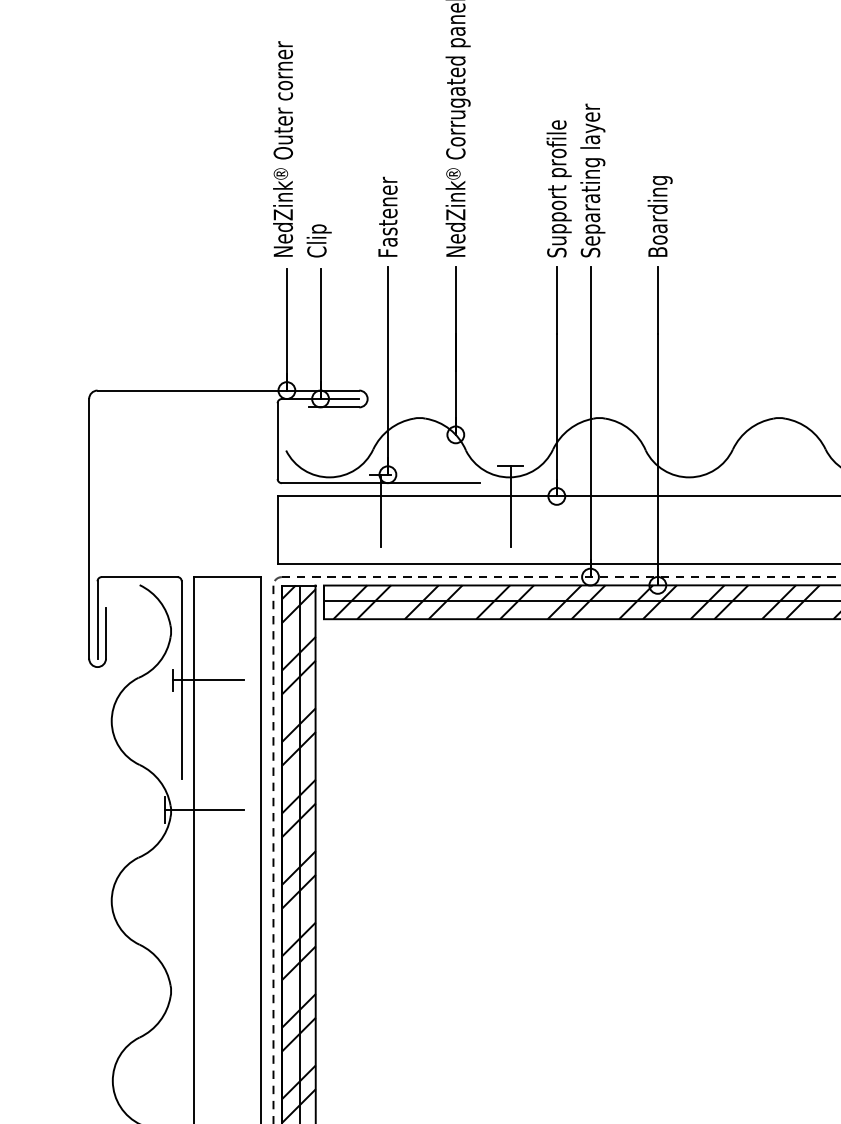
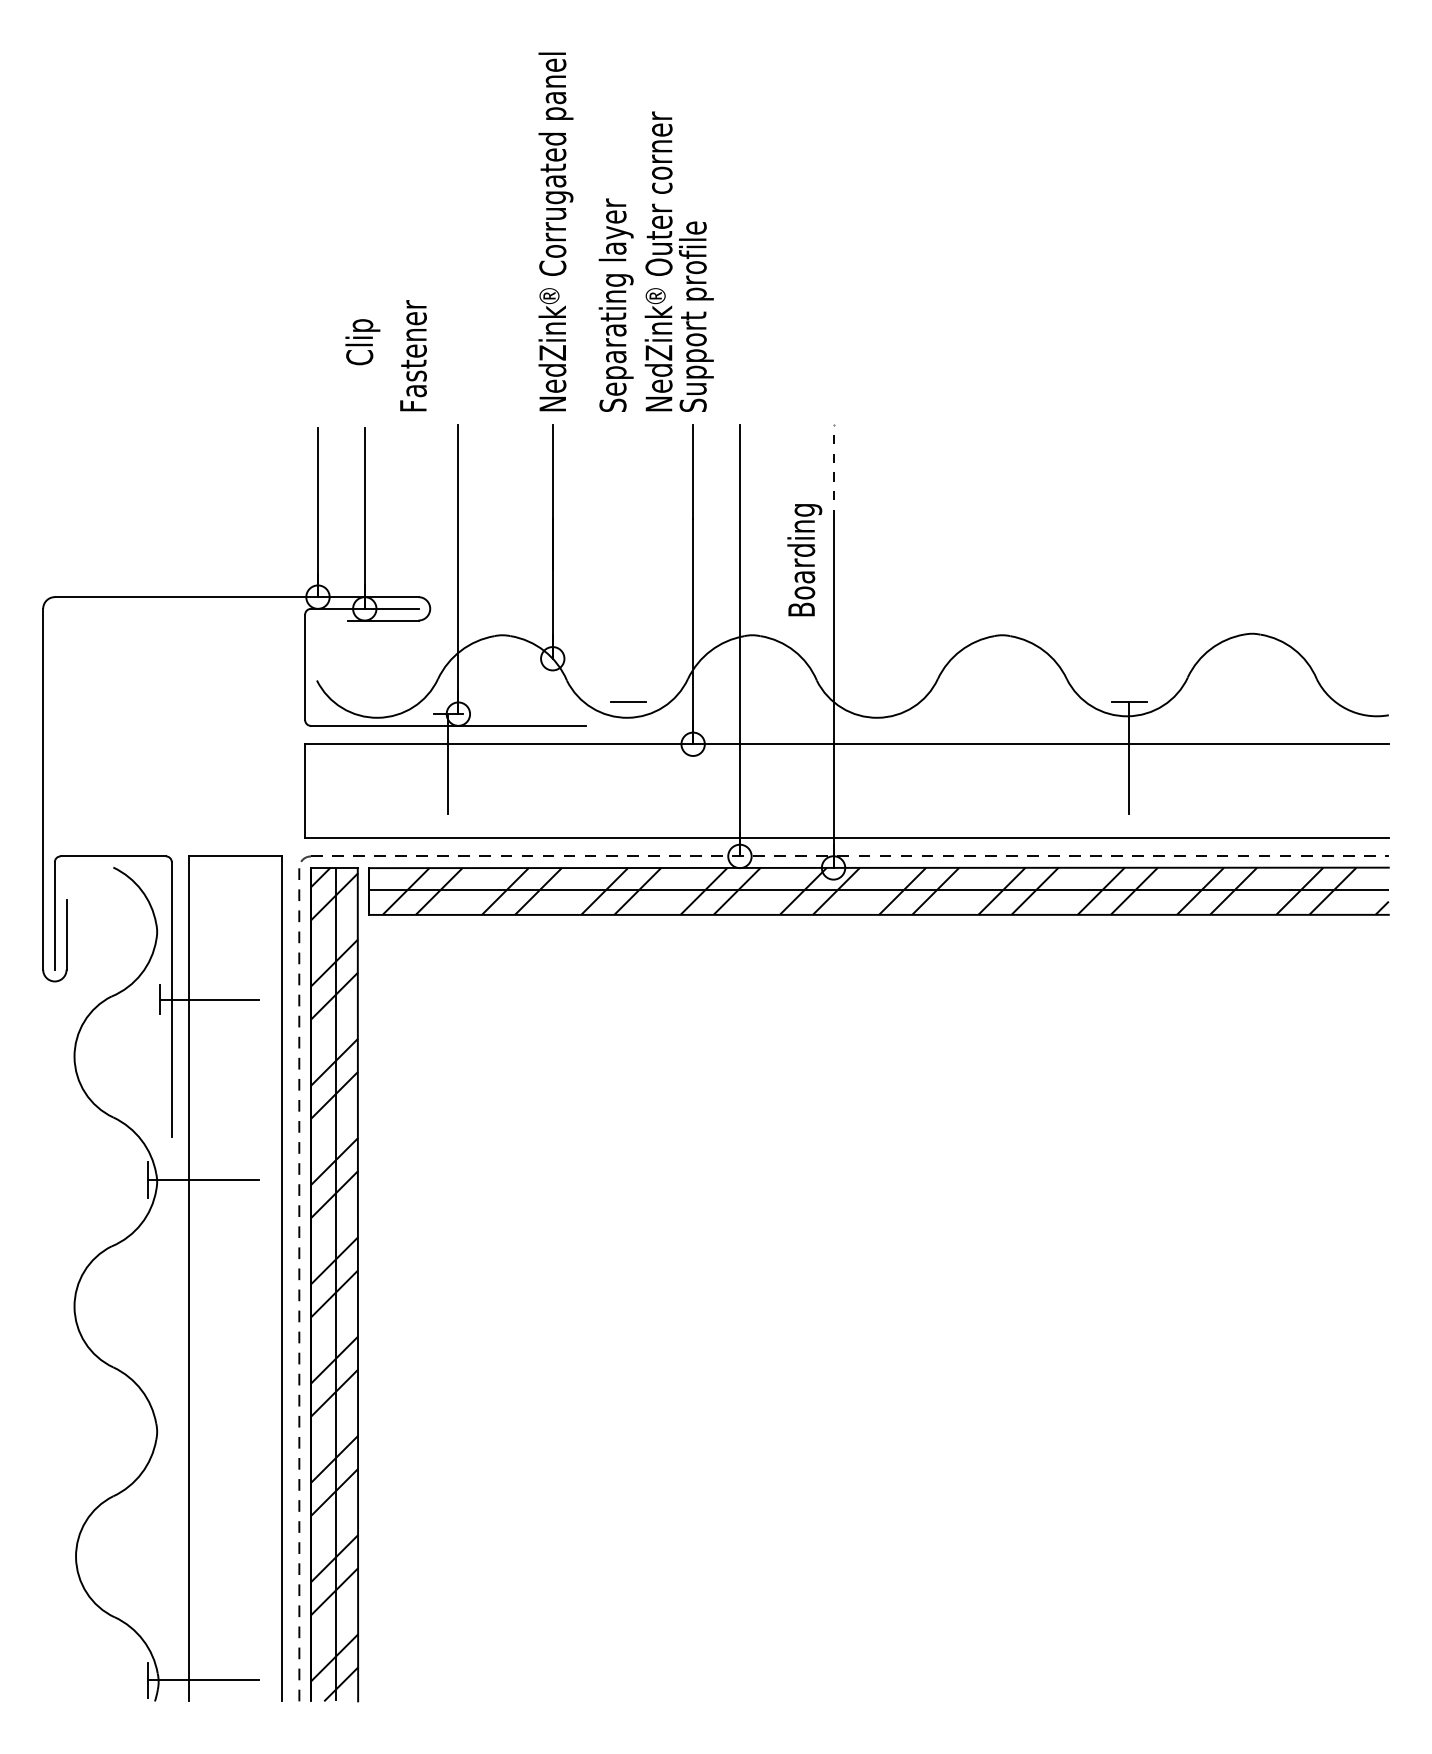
text: (282, 149) -> (658, 261), moved
text: (592, 180) -> (615, 304), moved
text: (387, 216) -> (413, 355), moved
text: (659, 216) -> (804, 560), moved
text: (318, 241) -> (362, 342), moved
line: (657, 300) -> (833, 472), solid -> dashed
line: (510, 506) -> (628, 758), removed

